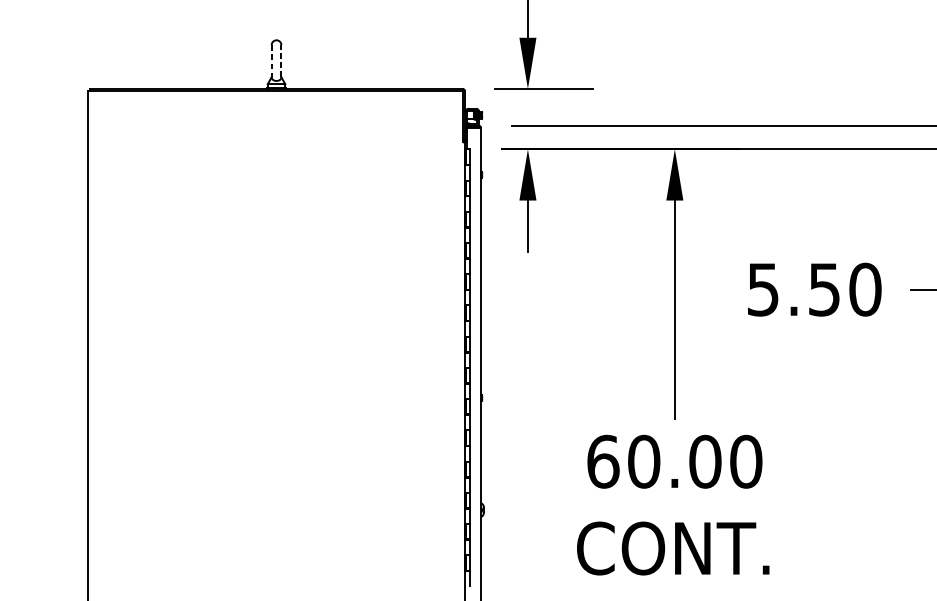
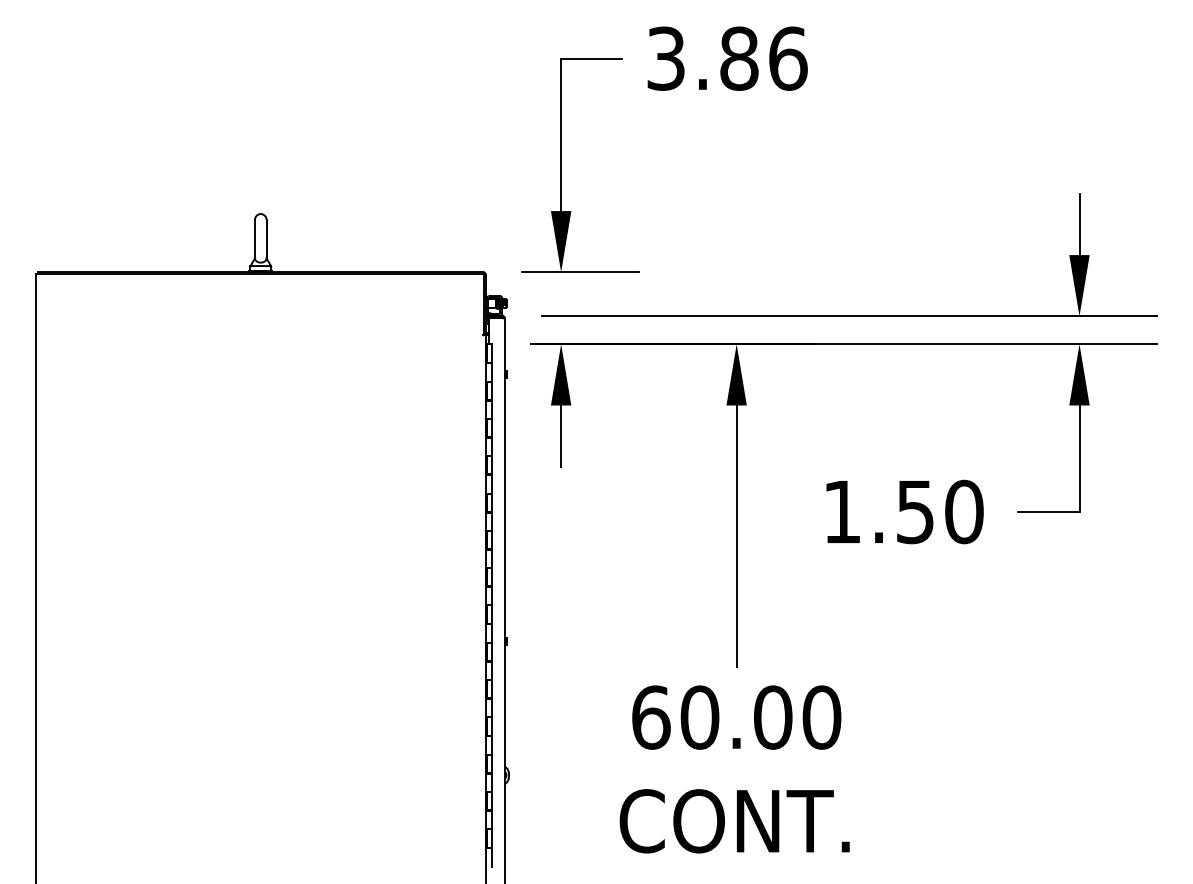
line: (281, 60) -> (266, 238), dashed -> solid
line: (272, 61) -> (255, 239), dashed -> solid
text: (763, 290) -> (842, 512), 5.50 -> 1.50

